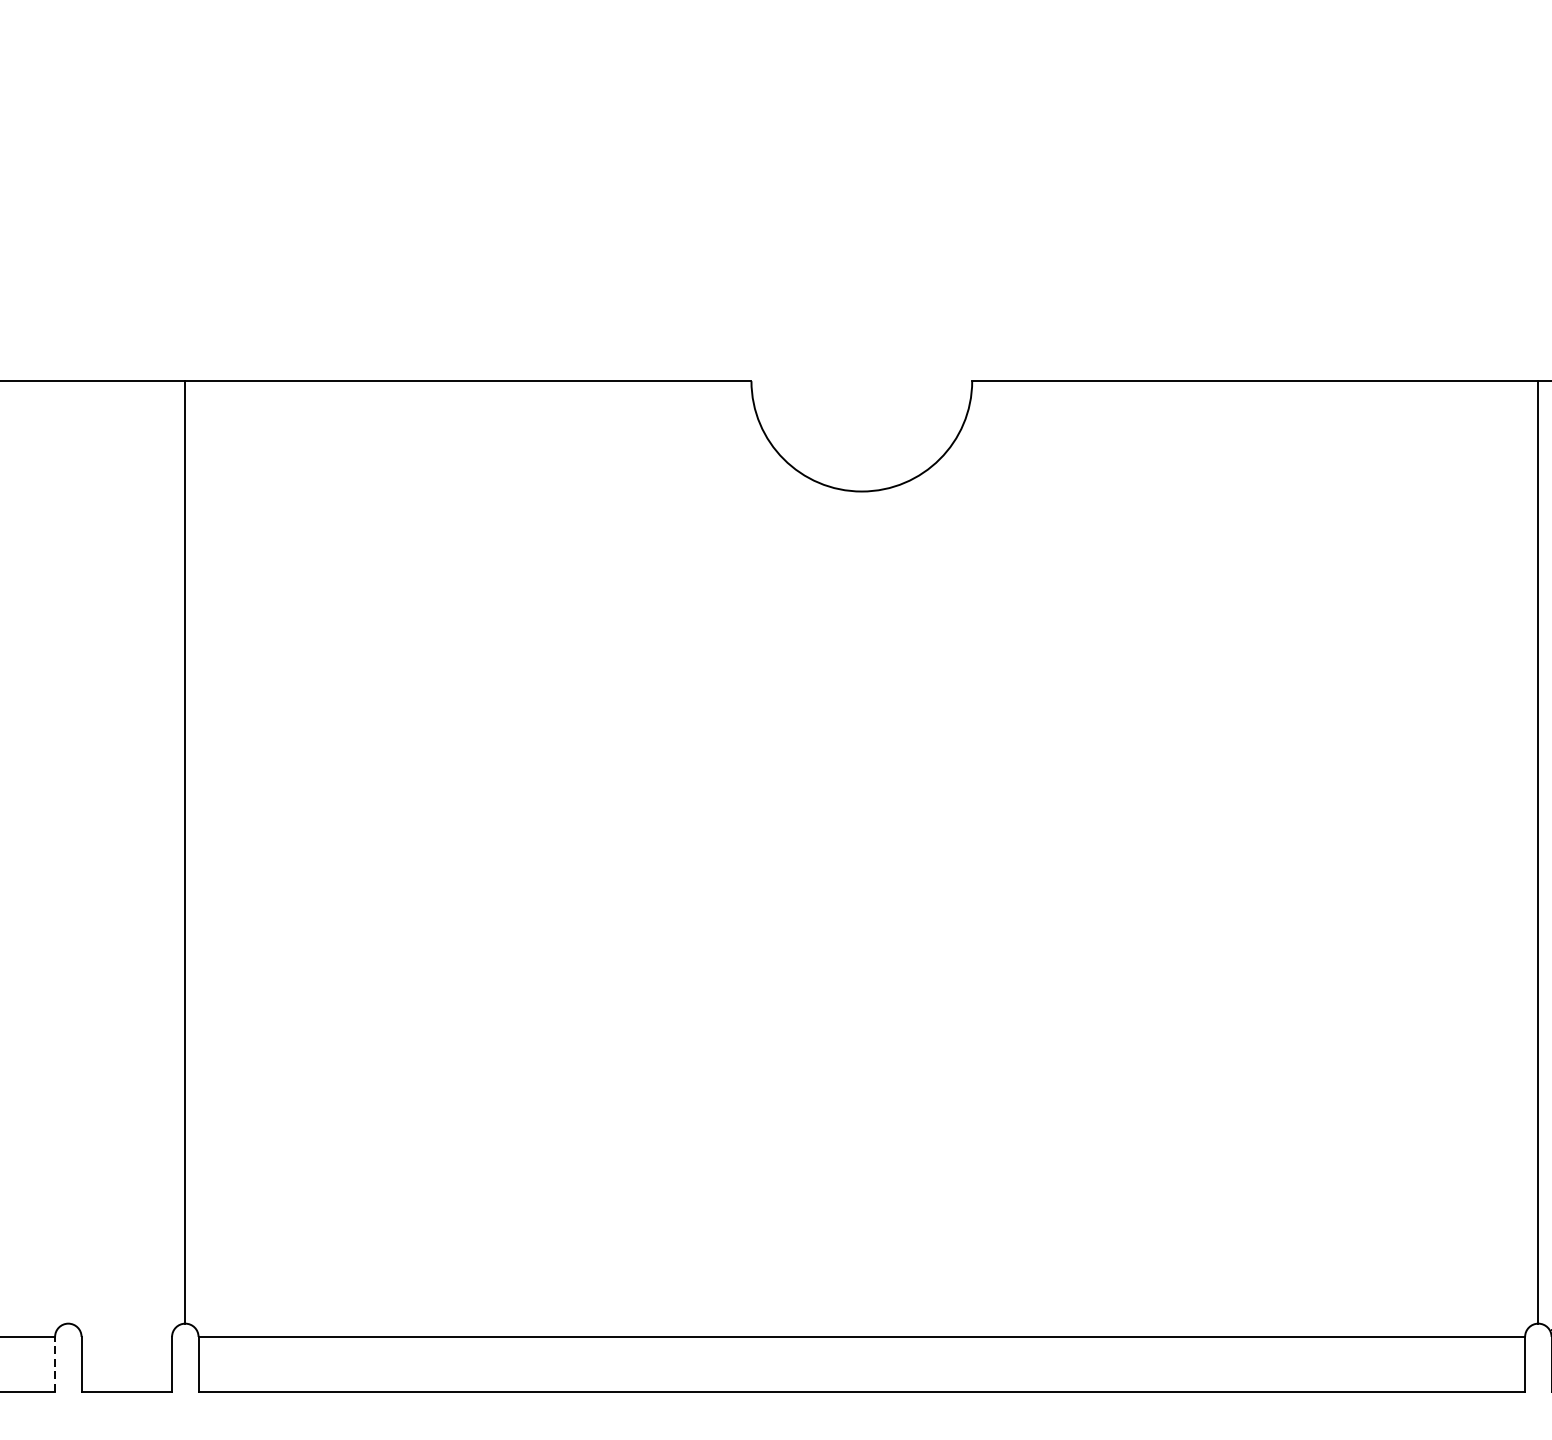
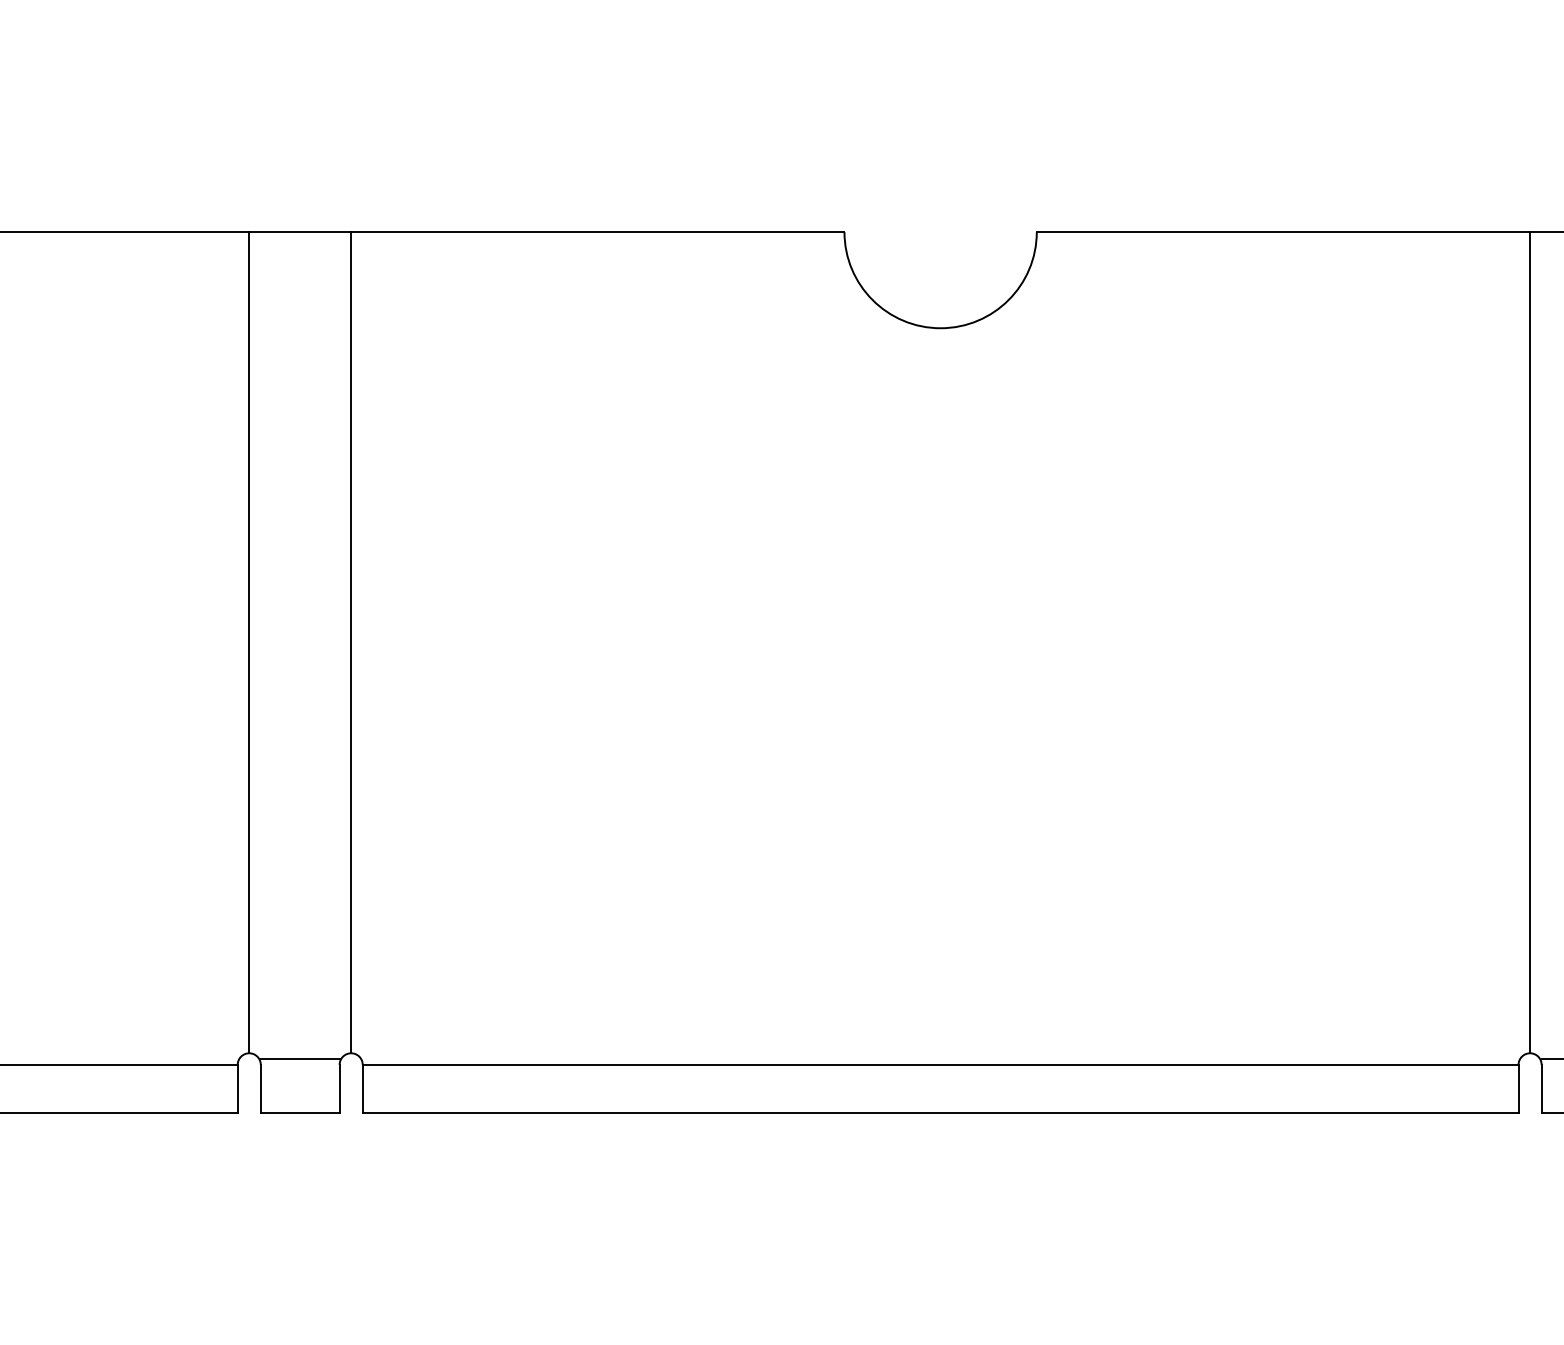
line: (68, 852) -> (249, 642), added
line: (126, 1330) -> (299, 1059), added
line: (54, 1364) -> (237, 1088), dashed -> solid

